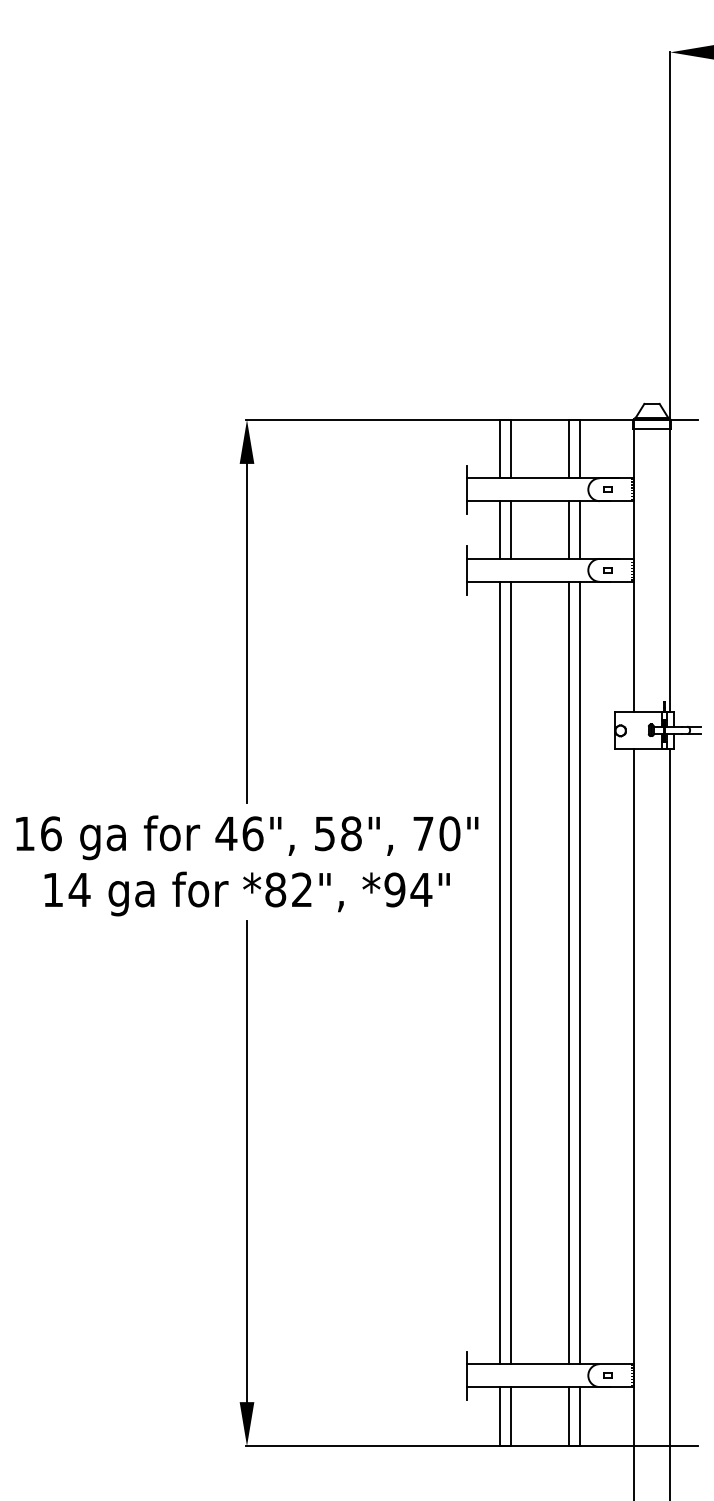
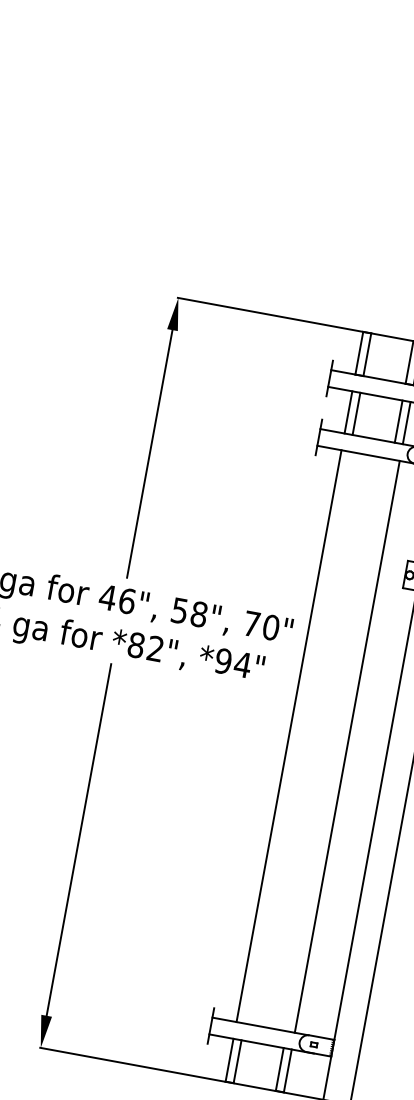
line: (510, 972) -> (296, 737), removed
line: (568, 972) -> (339, 744), removed

